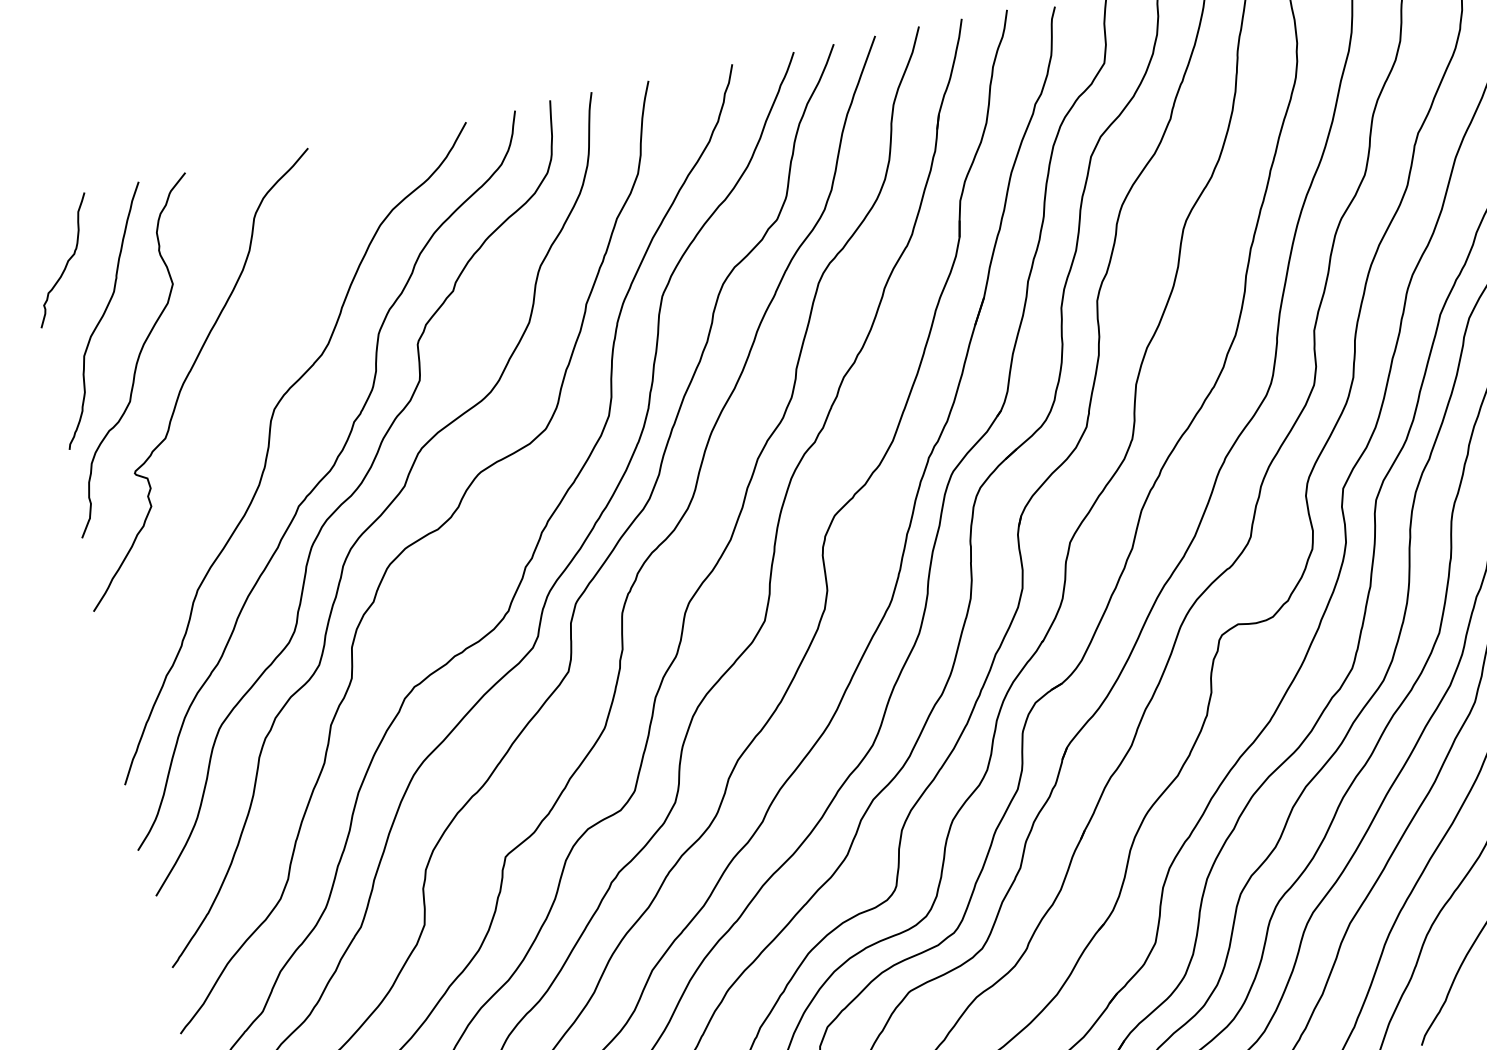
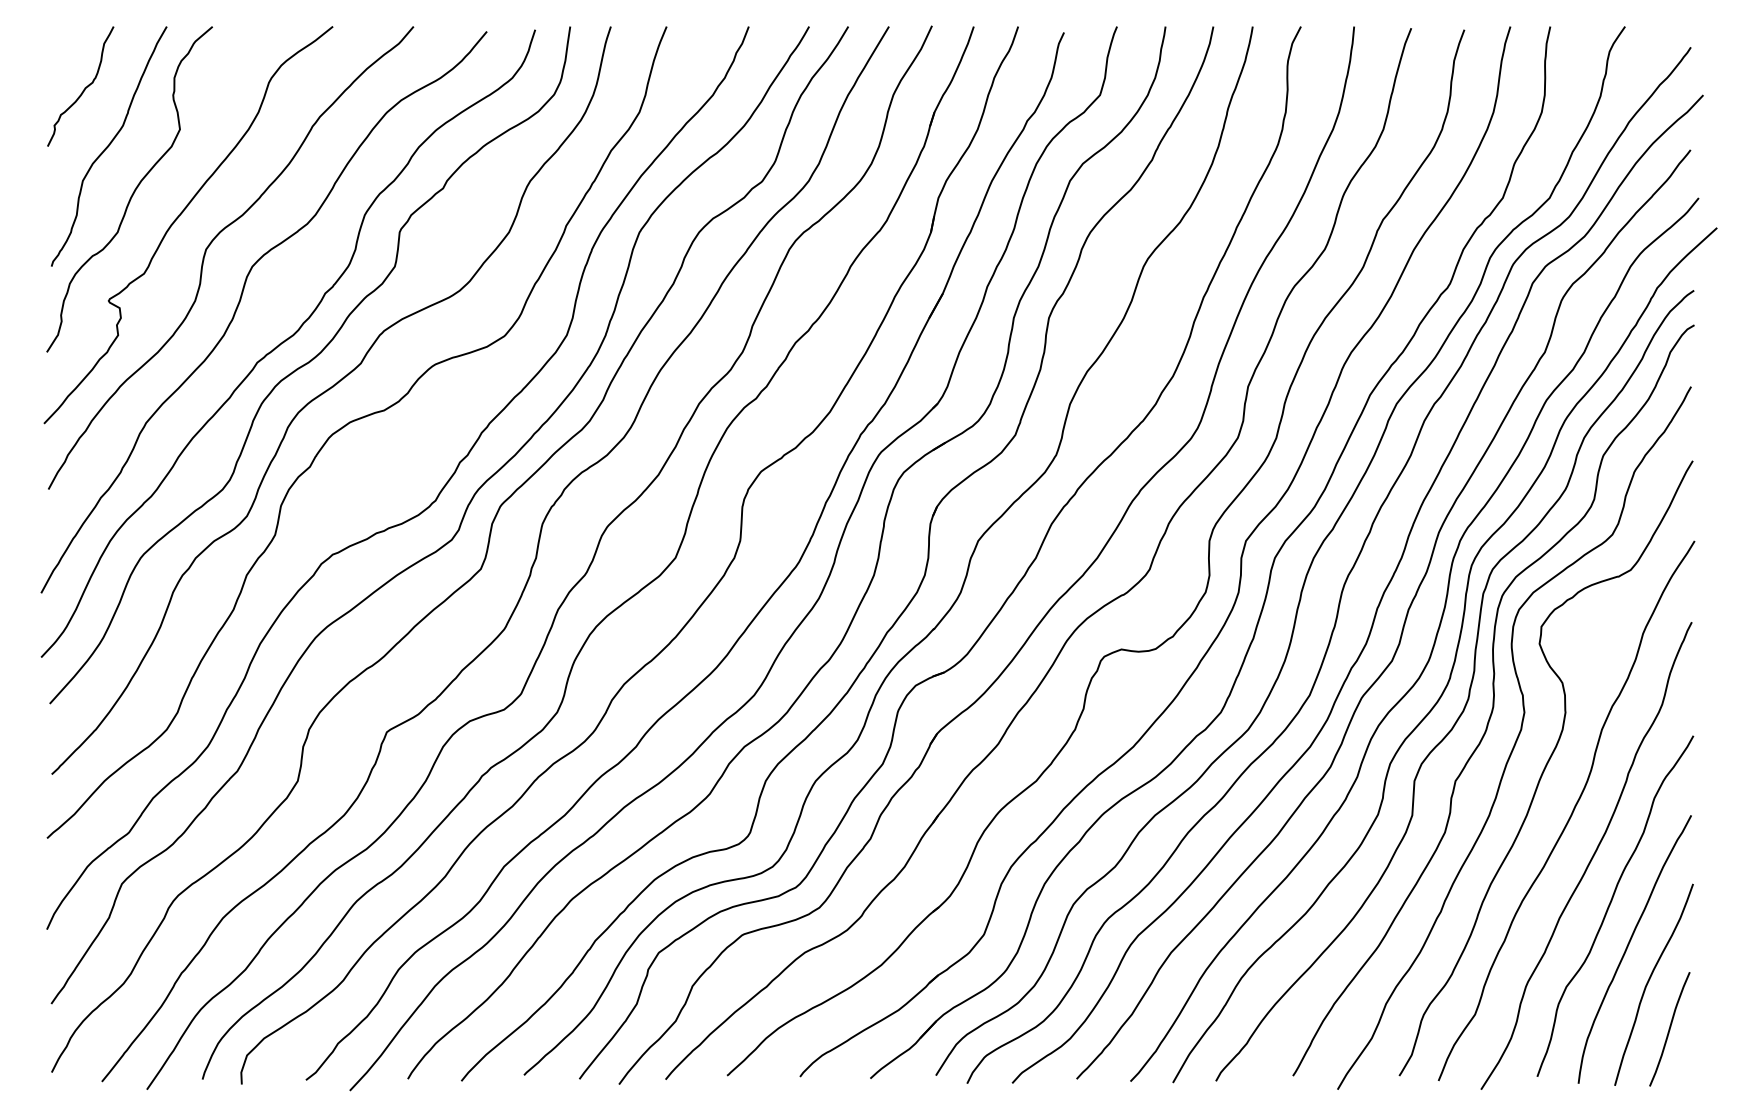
curve: (229, 391) -> (213, 241), added

